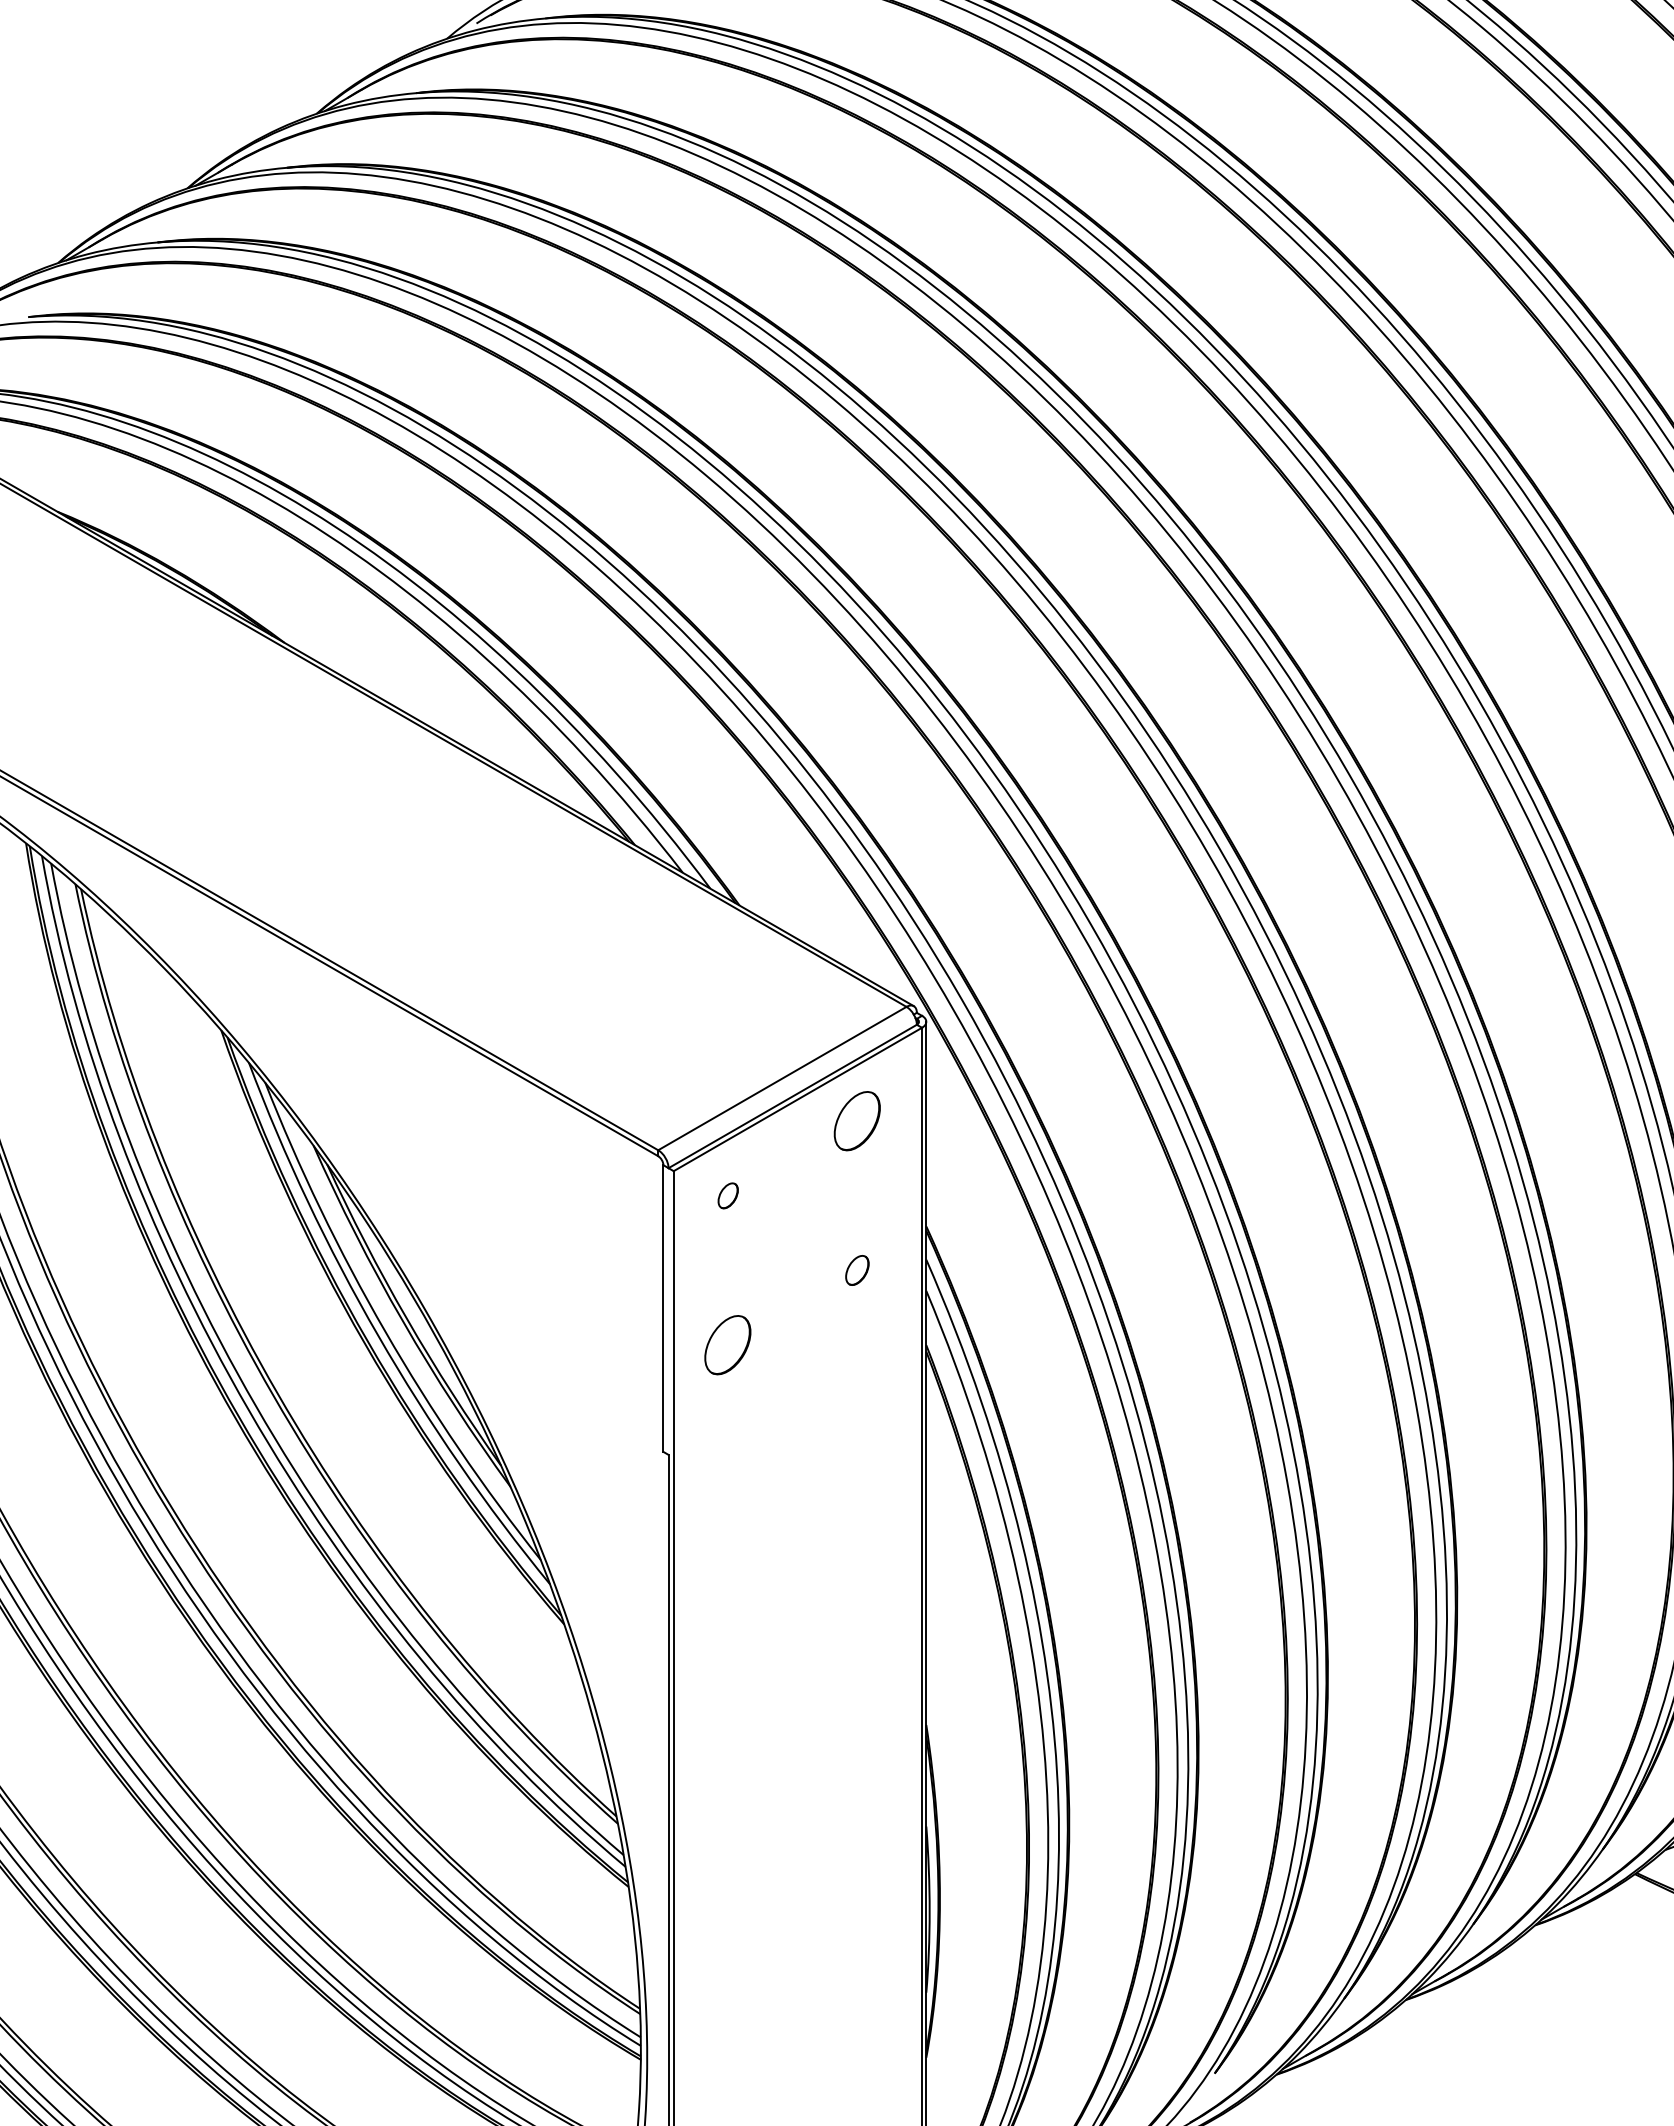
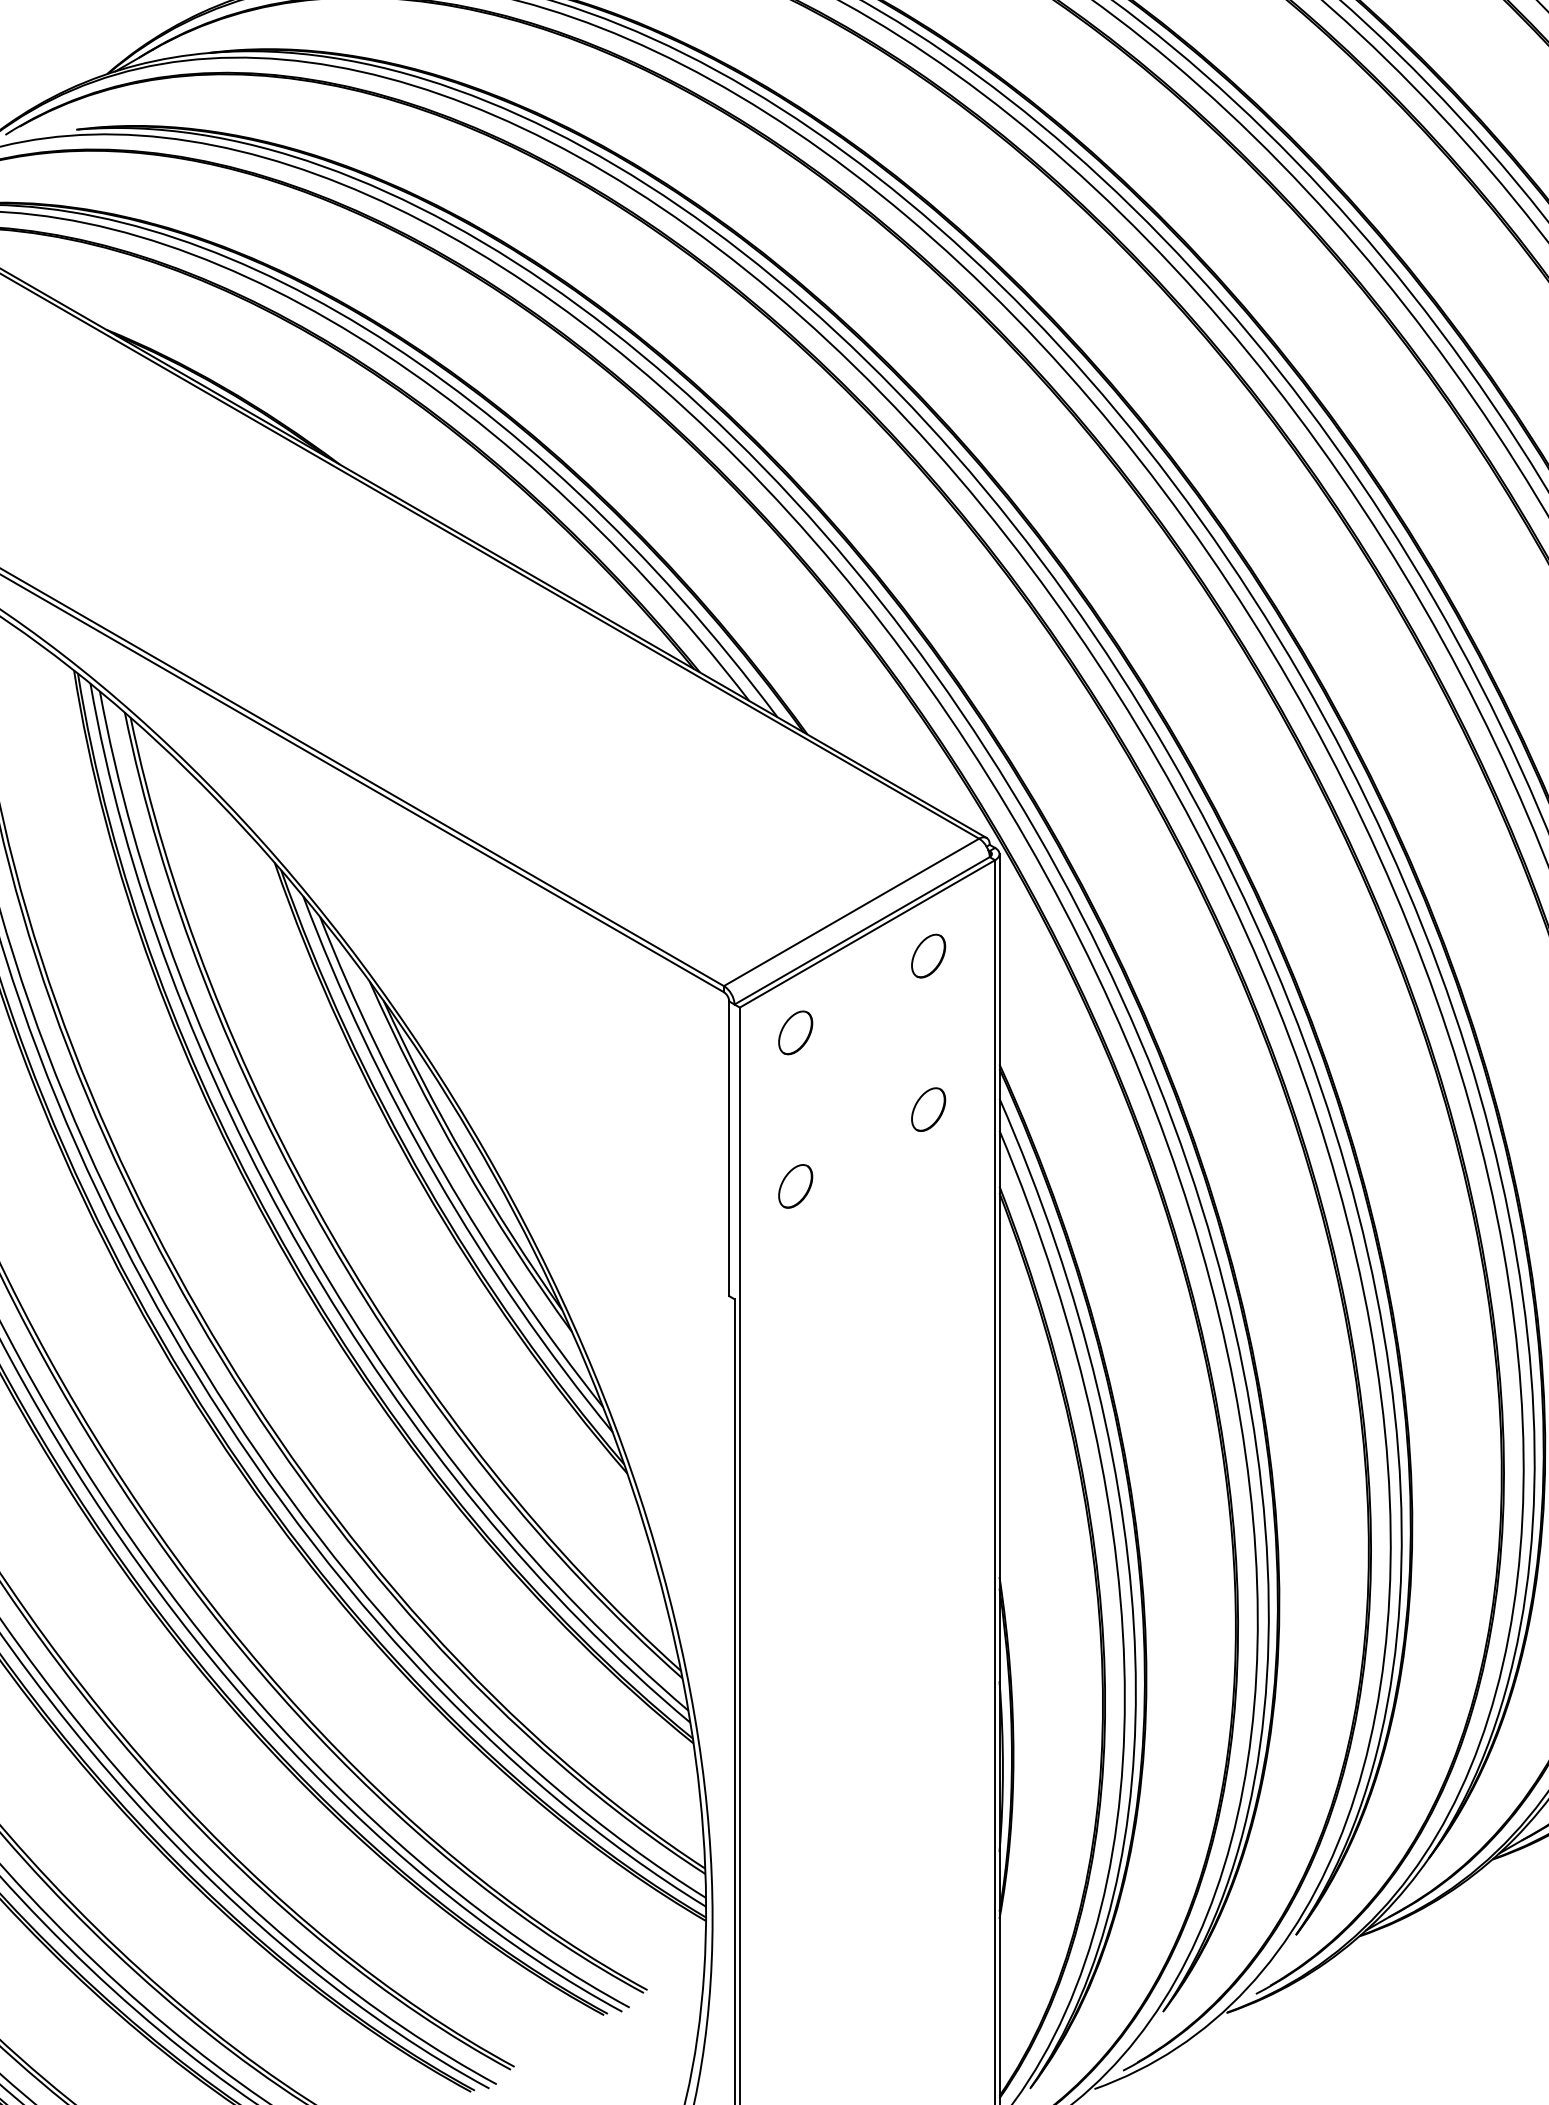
part: (857, 1120) -> (928, 955), size x0.71
part: (728, 1195) -> (796, 1032), size x1.67
part: (857, 1270) -> (928, 1109), size x1.43
part: (728, 1344) -> (796, 1185), size x0.71

